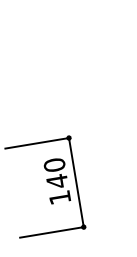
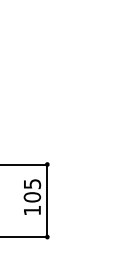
text: (56, 172) -> (32, 190), 140 -> 105

